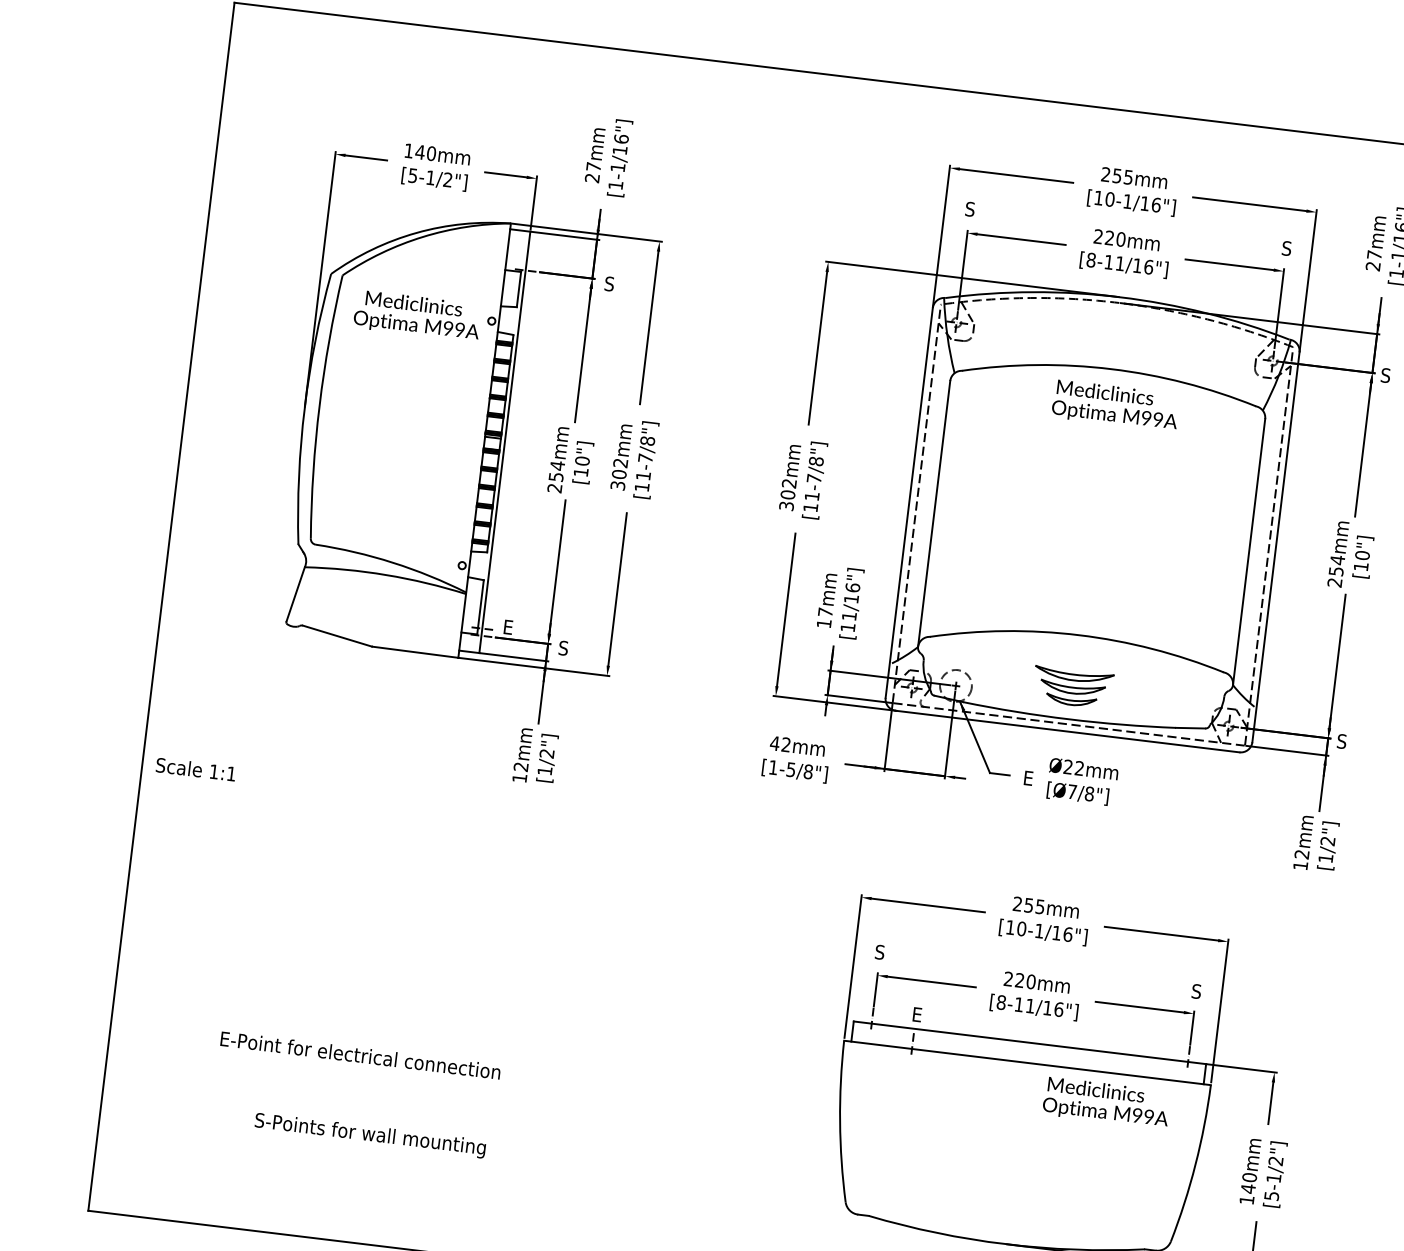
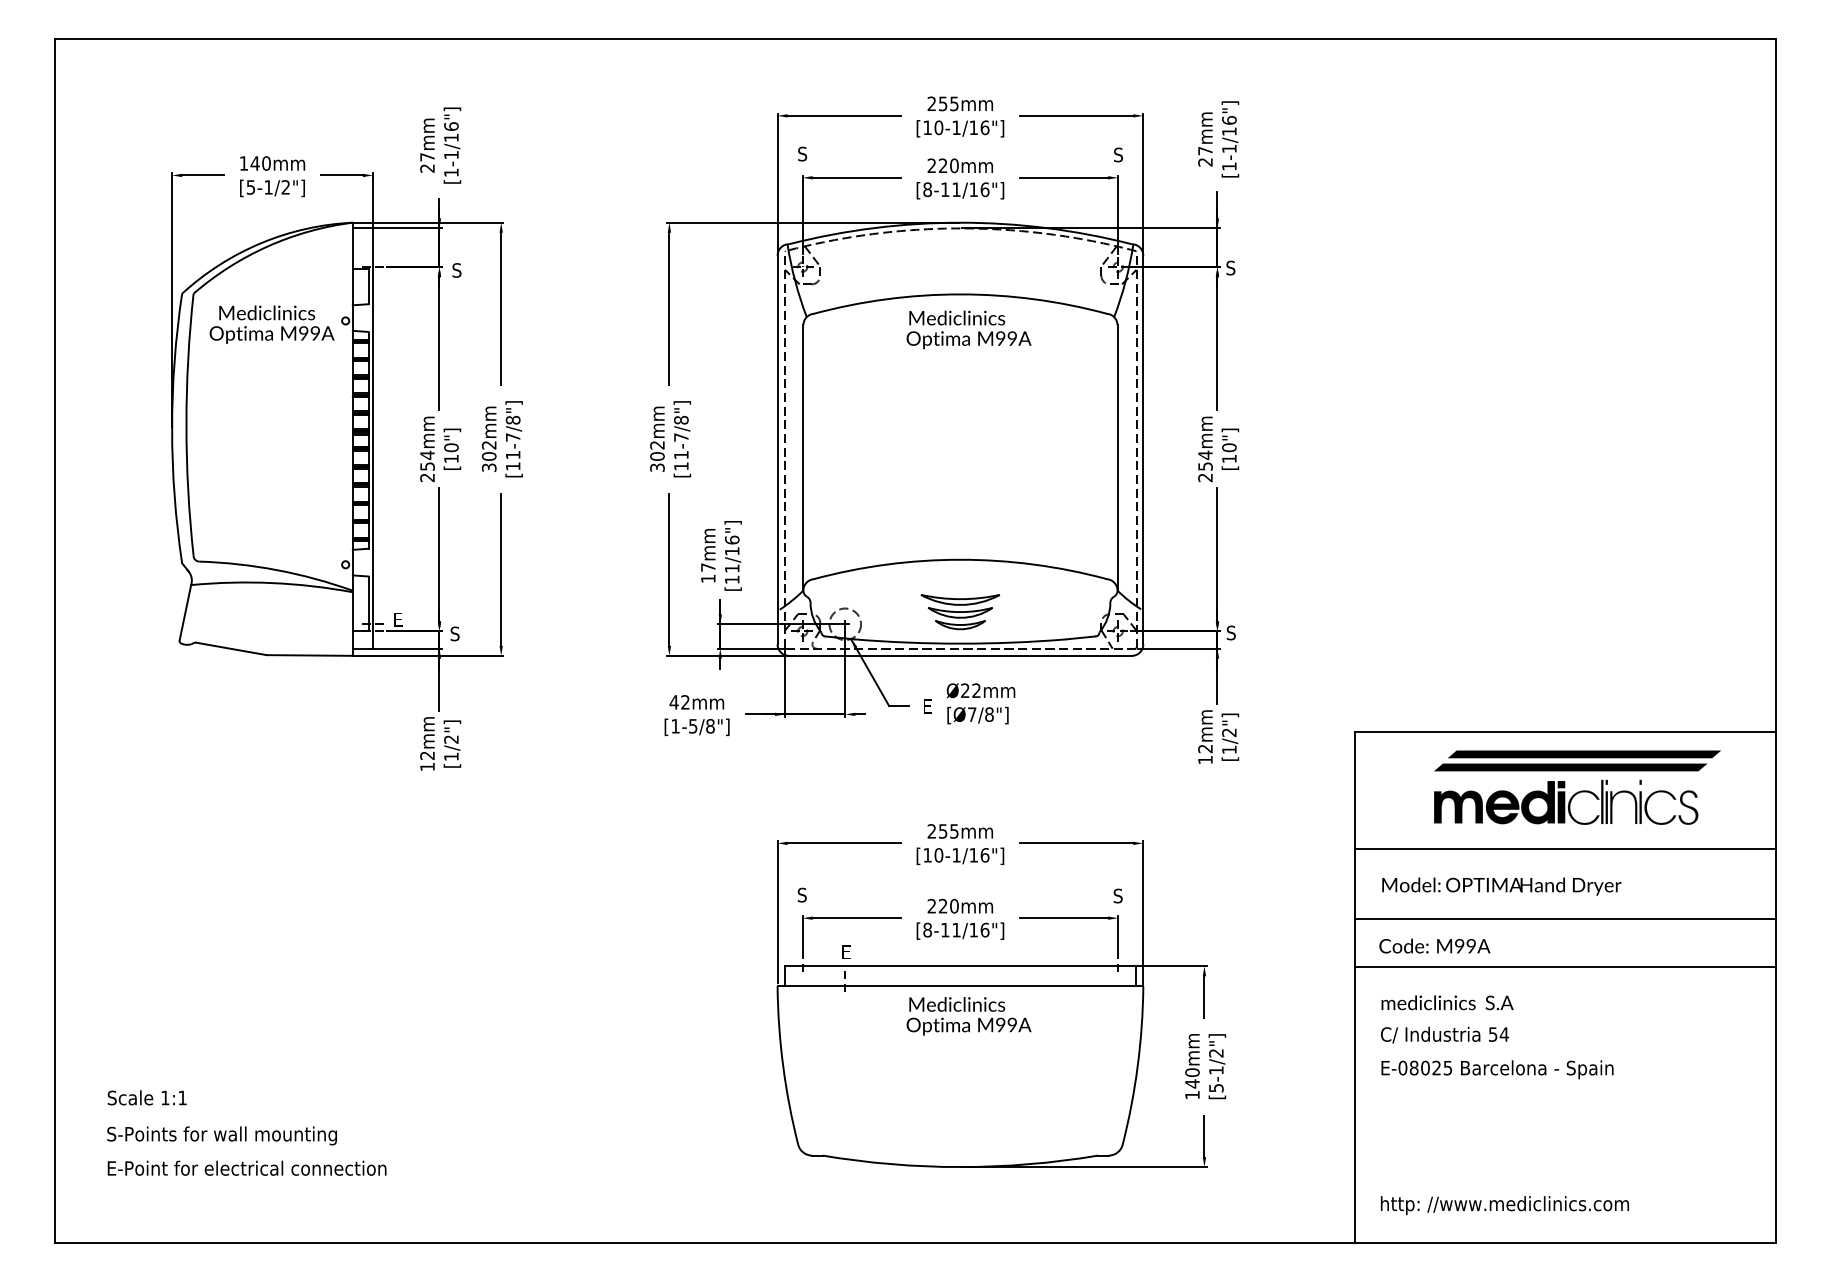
text: (195, 769) -> (146, 1097), moved
text: (360, 1054) -> (246, 1167), moved
text: (1106, 1103) -> (968, 1016), moved
text: (369, 1135) -> (221, 1135), moved

